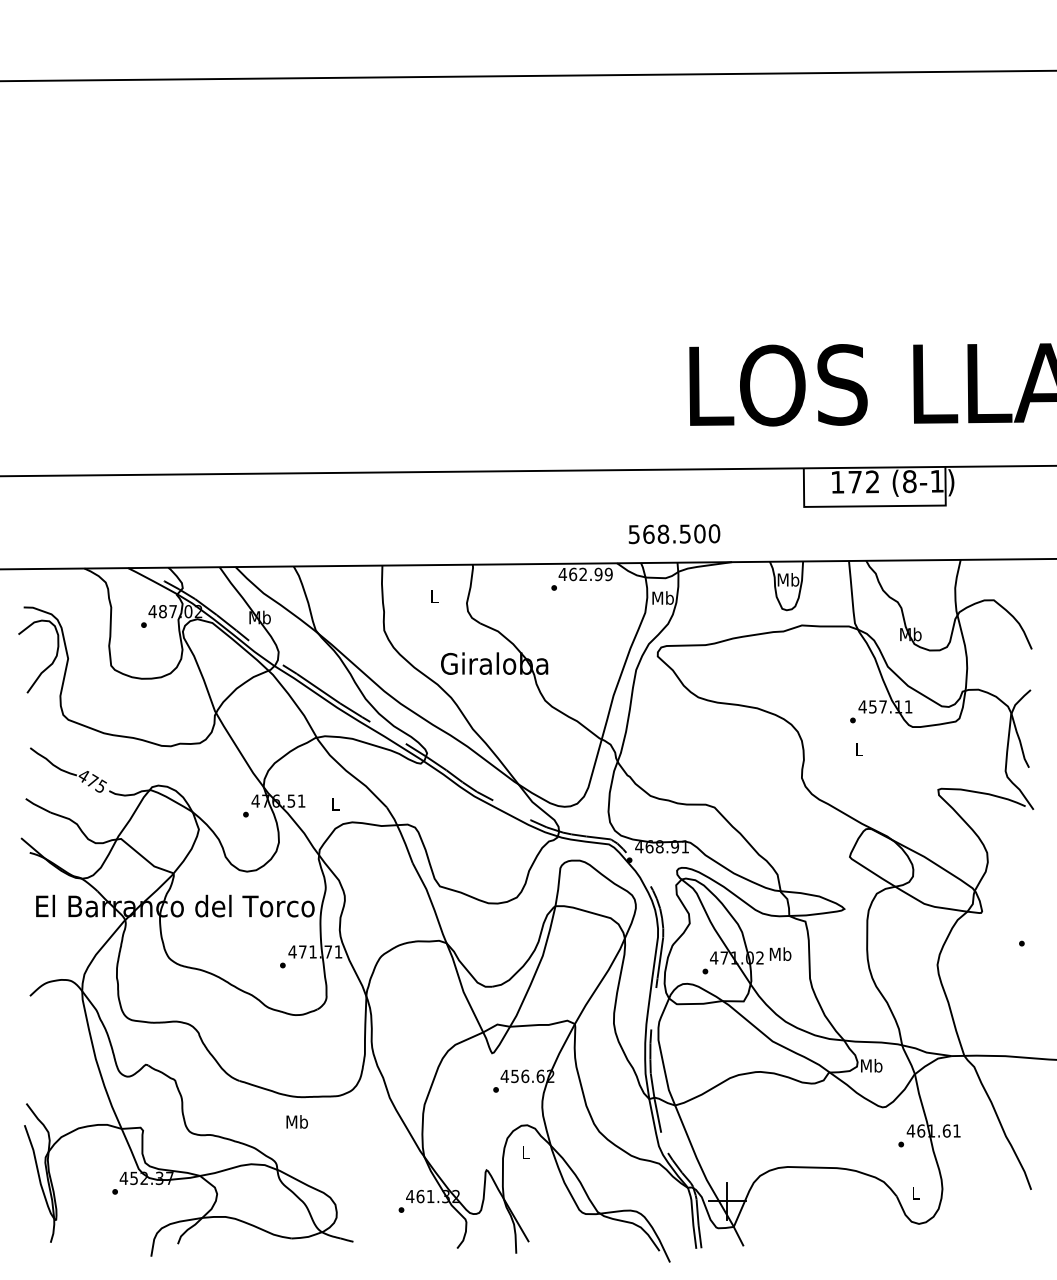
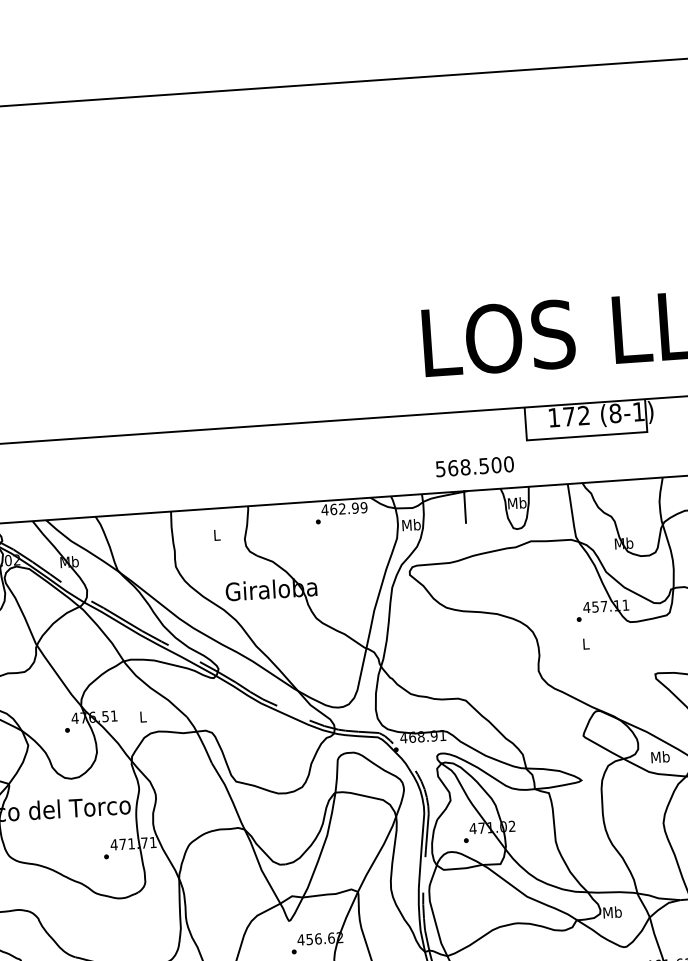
text: (674, 534) -> (474, 466), moved
line: (727, 580) -> (465, 506), added
text: (780, 953) -> (660, 756), moved

